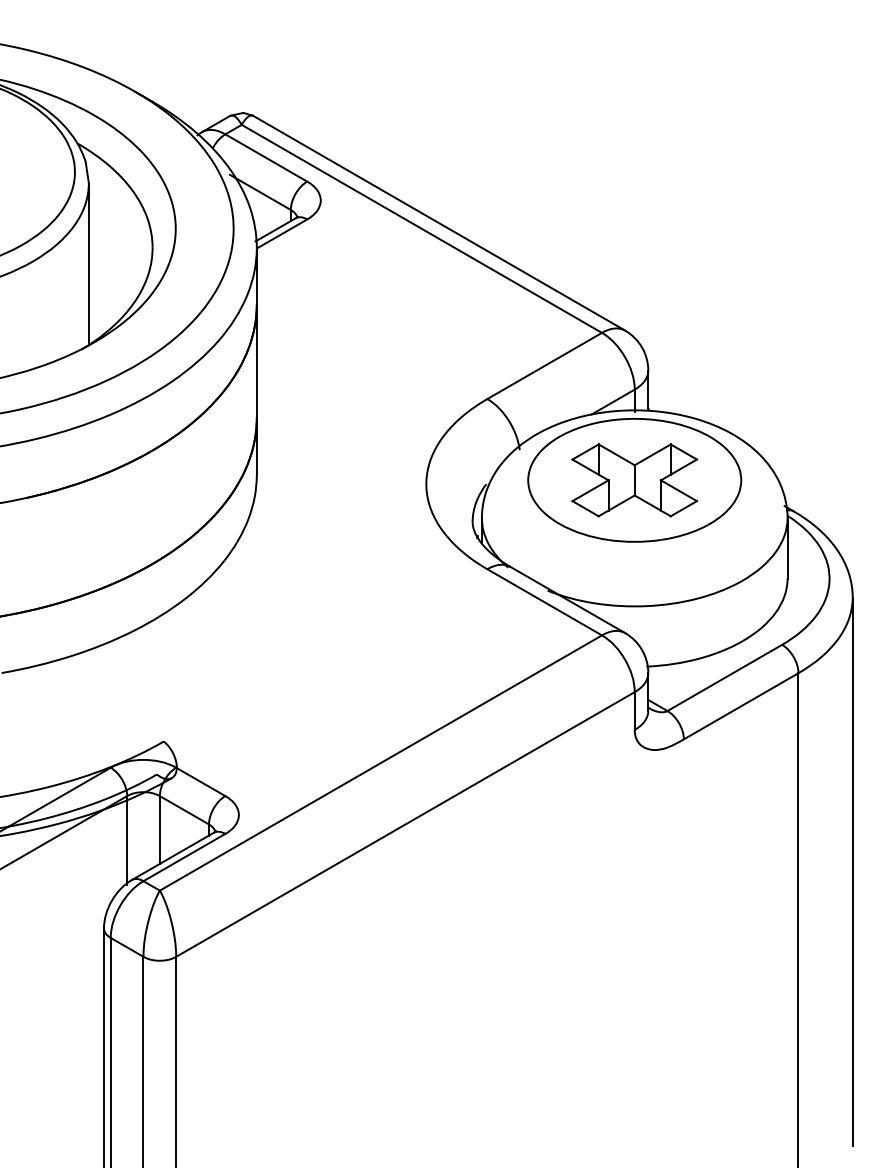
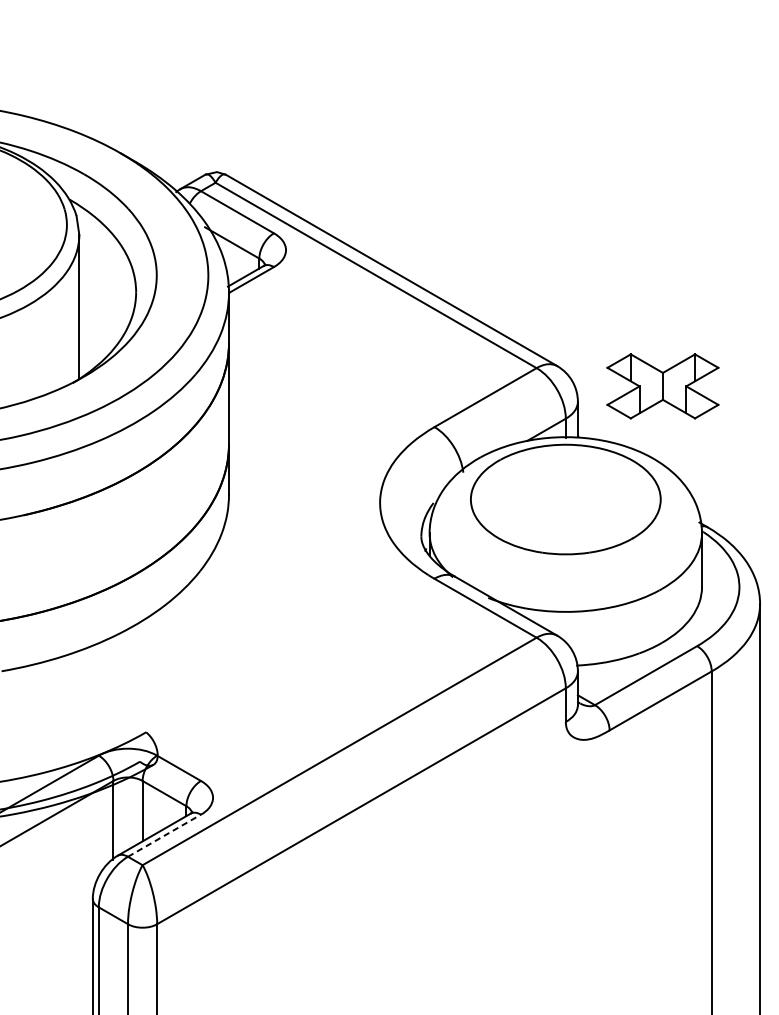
part: (634, 480) -> (662, 386), moved
line: (184, 857) -> (164, 835), solid -> dashed

